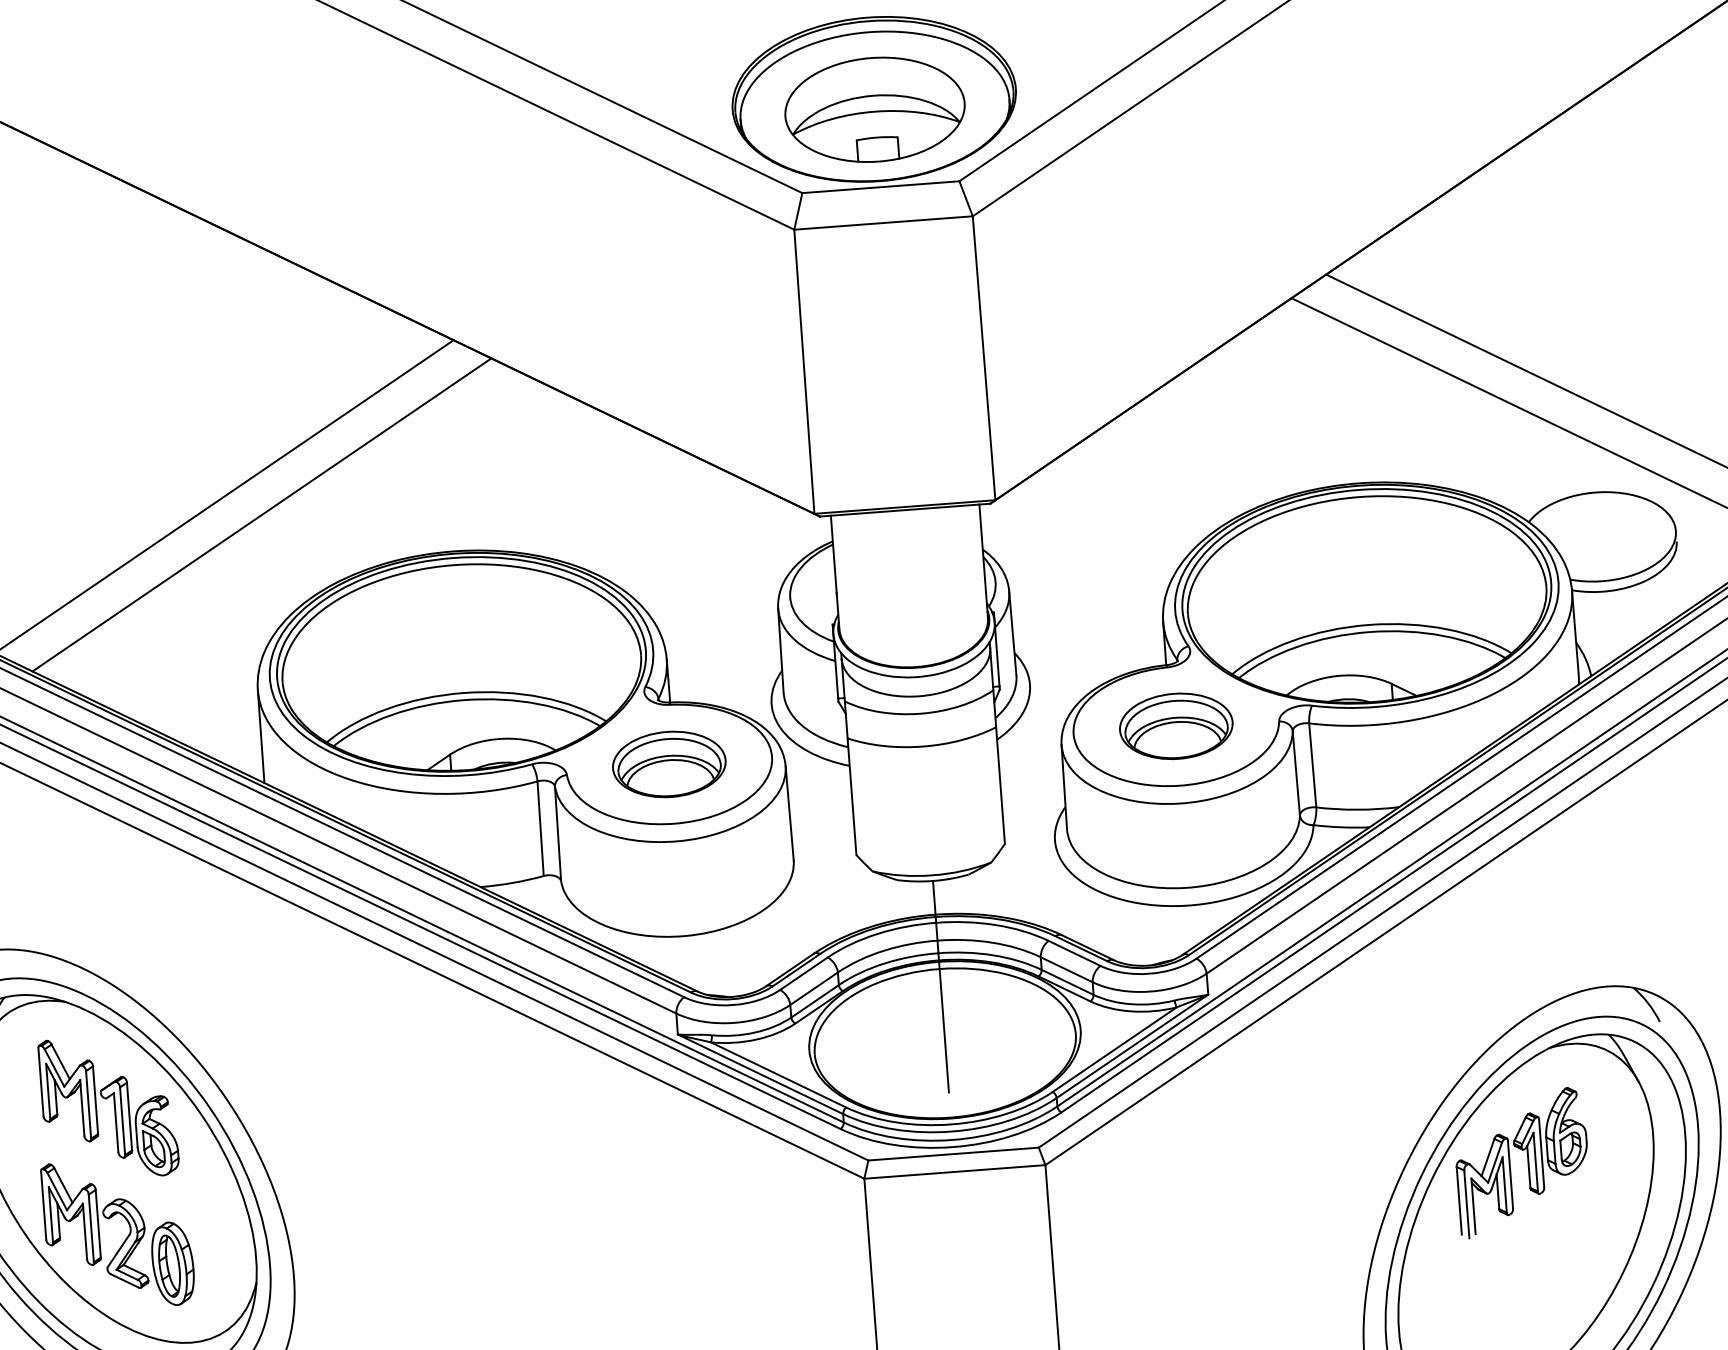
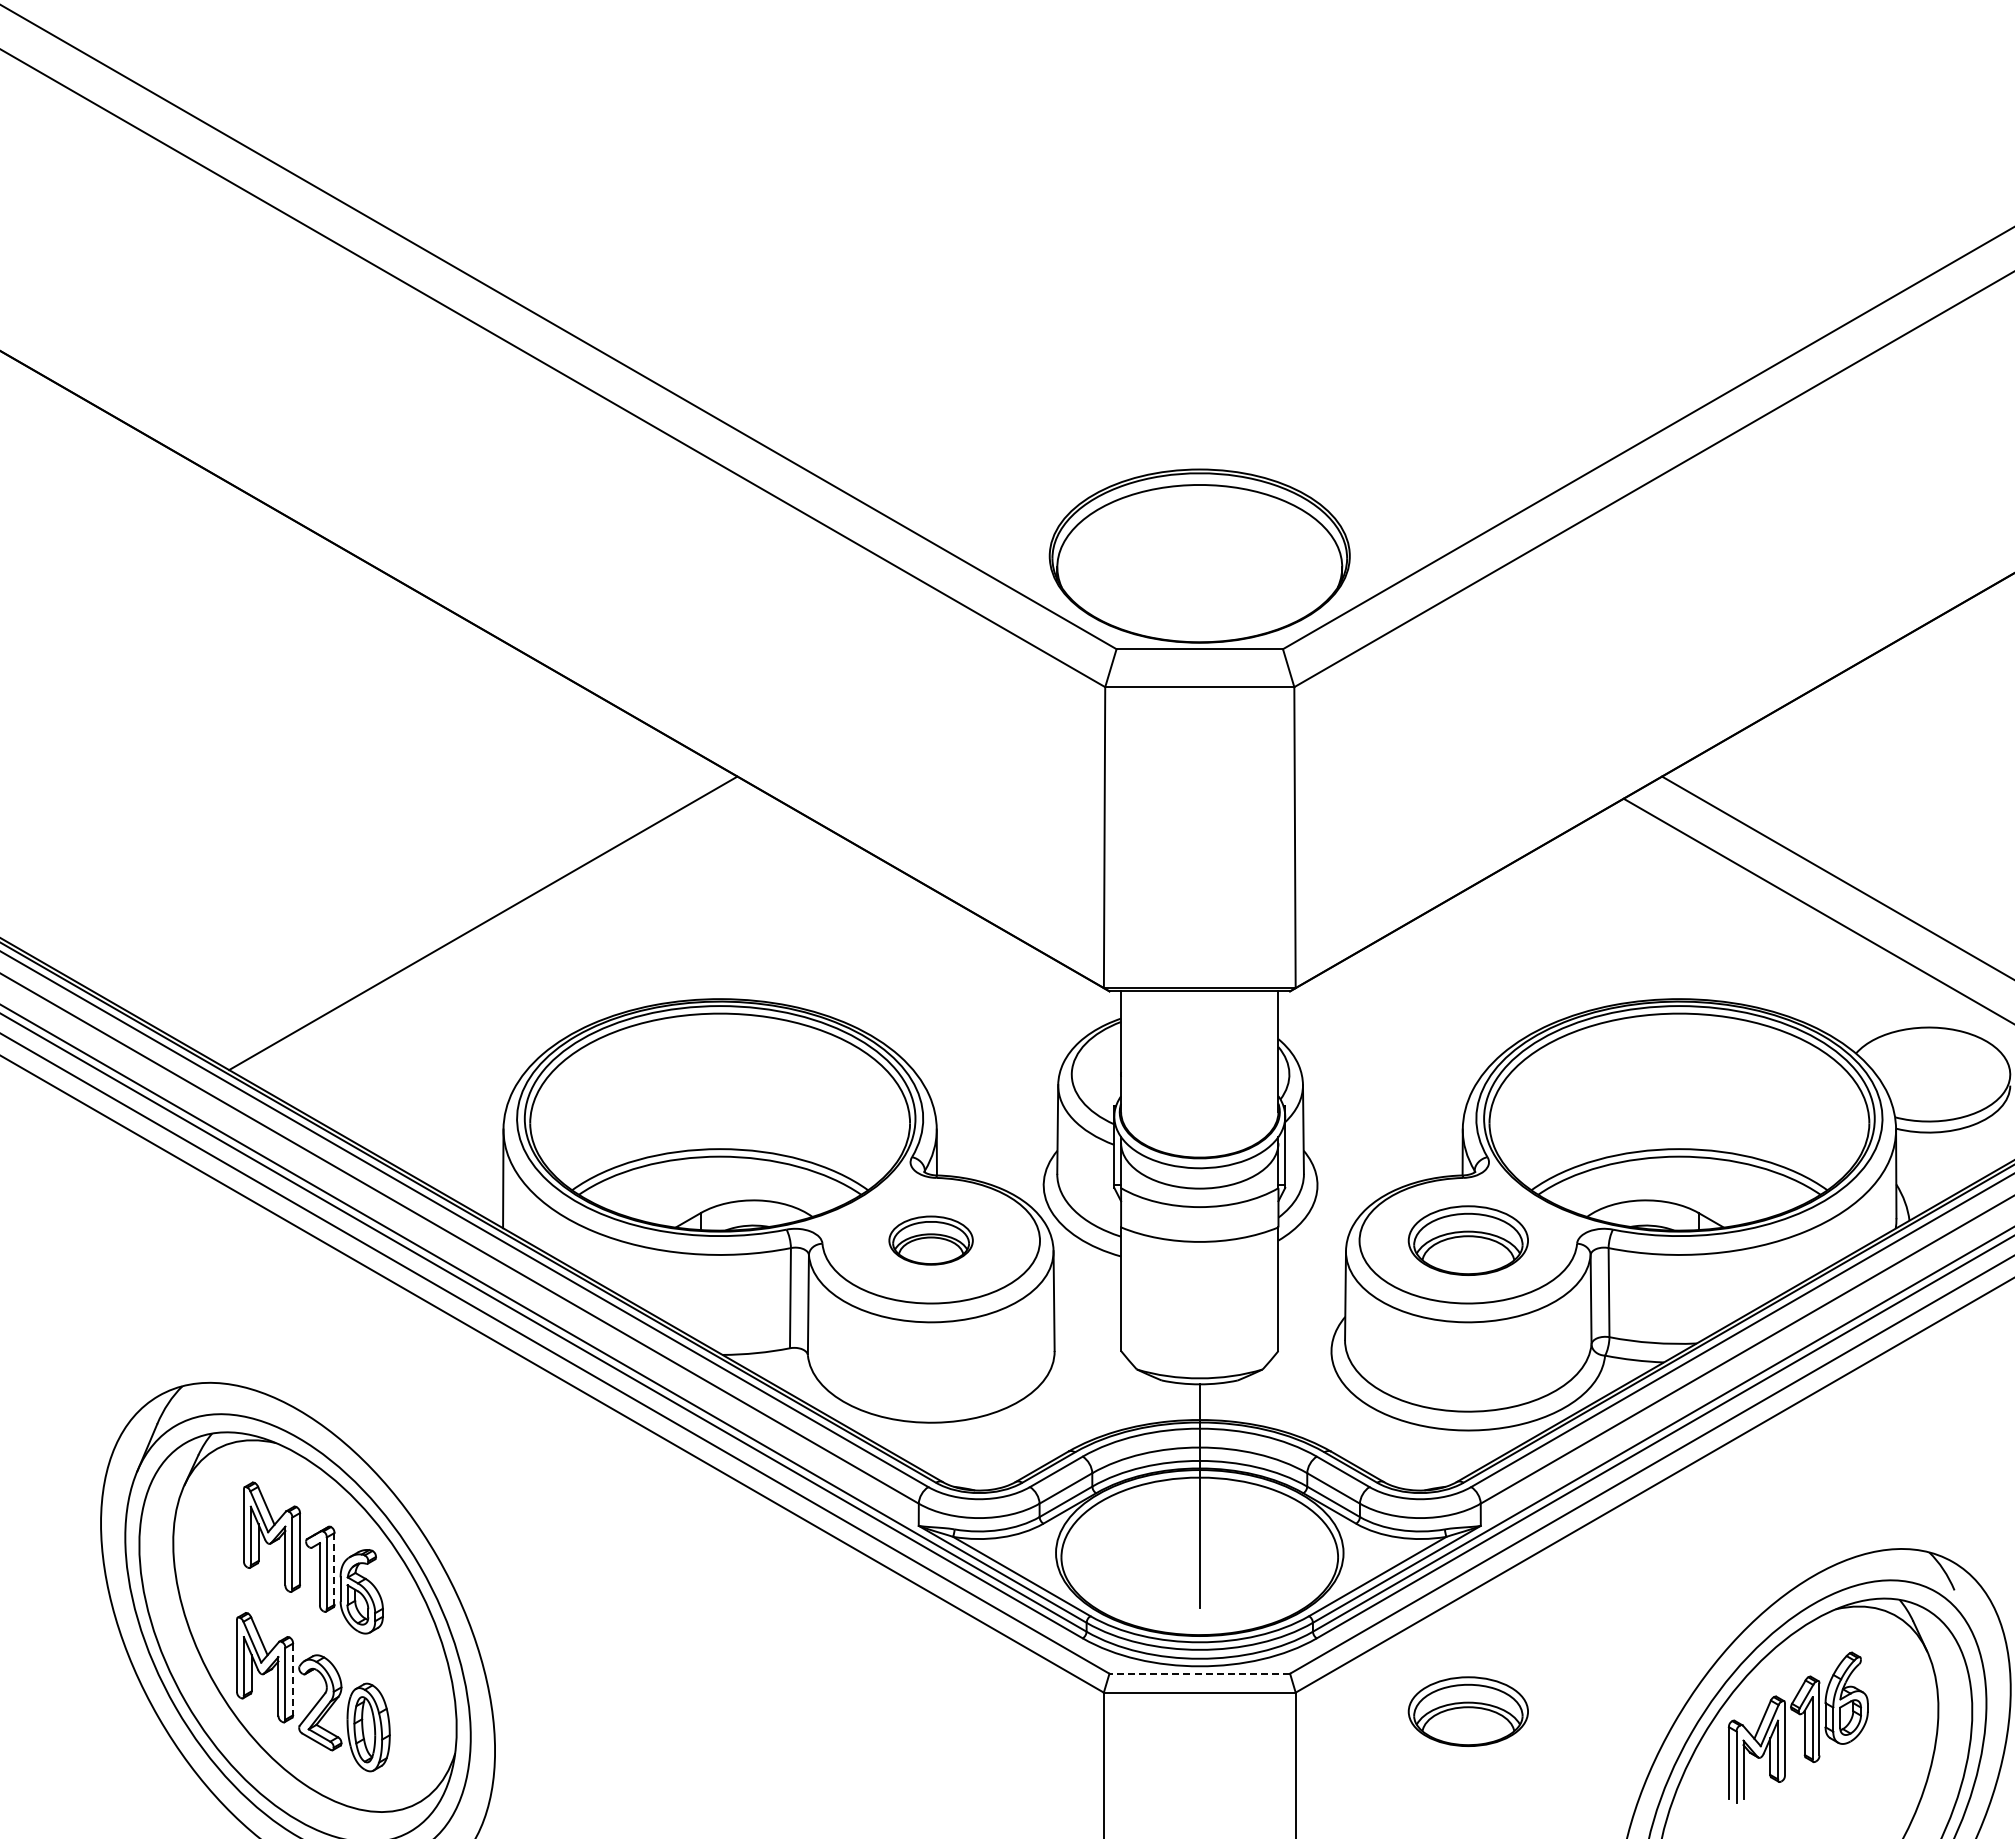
part: (874, 109) -> (1199, 566), removed
line: (261, 514) -> (521, 945), removed
part: (668, 764) -> (930, 1240), size x0.7
line: (129, 1116) -> (334, 1568), solid -> dashed
line: (953, 1153) -> (1199, 1673), solid -> dashed
part: (1208, 1170) -> (1467, 1711), added
line: (98, 1223) -> (293, 1679), solid -> dashed

